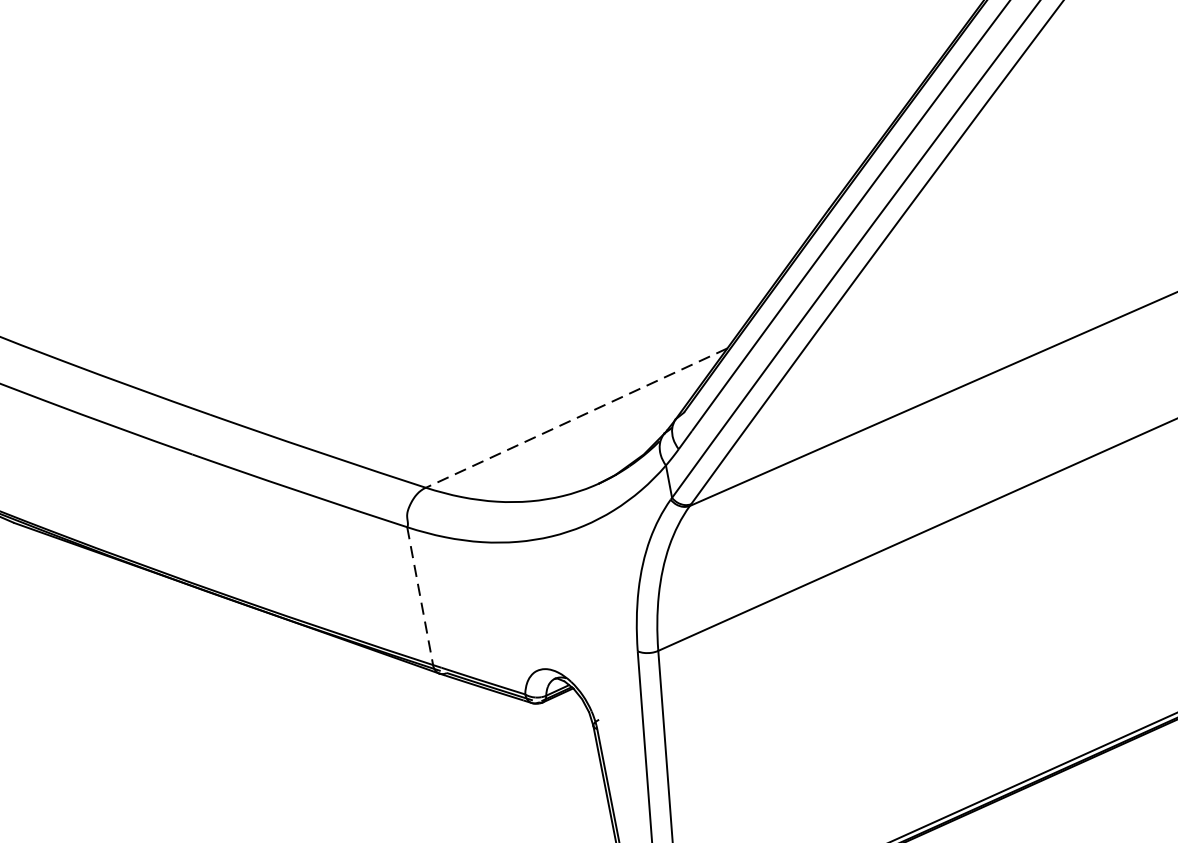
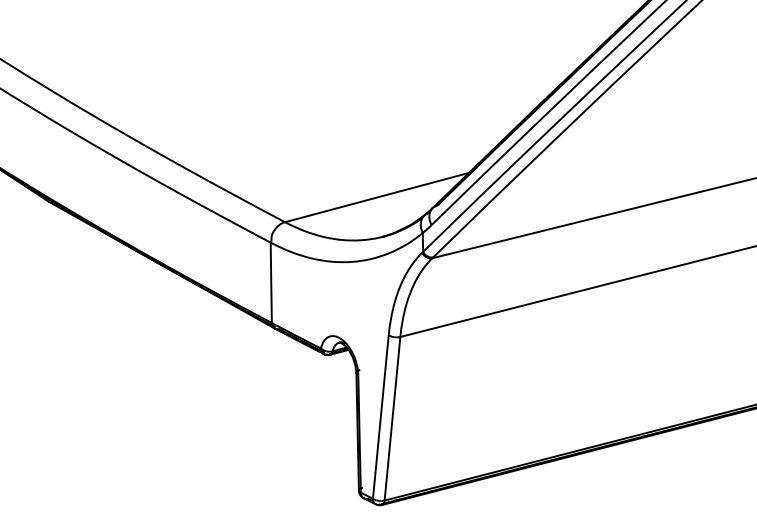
line: (575, 418) -> (376, 197), dashed -> solid
line: (420, 597) -> (271, 283), dashed -> solid

